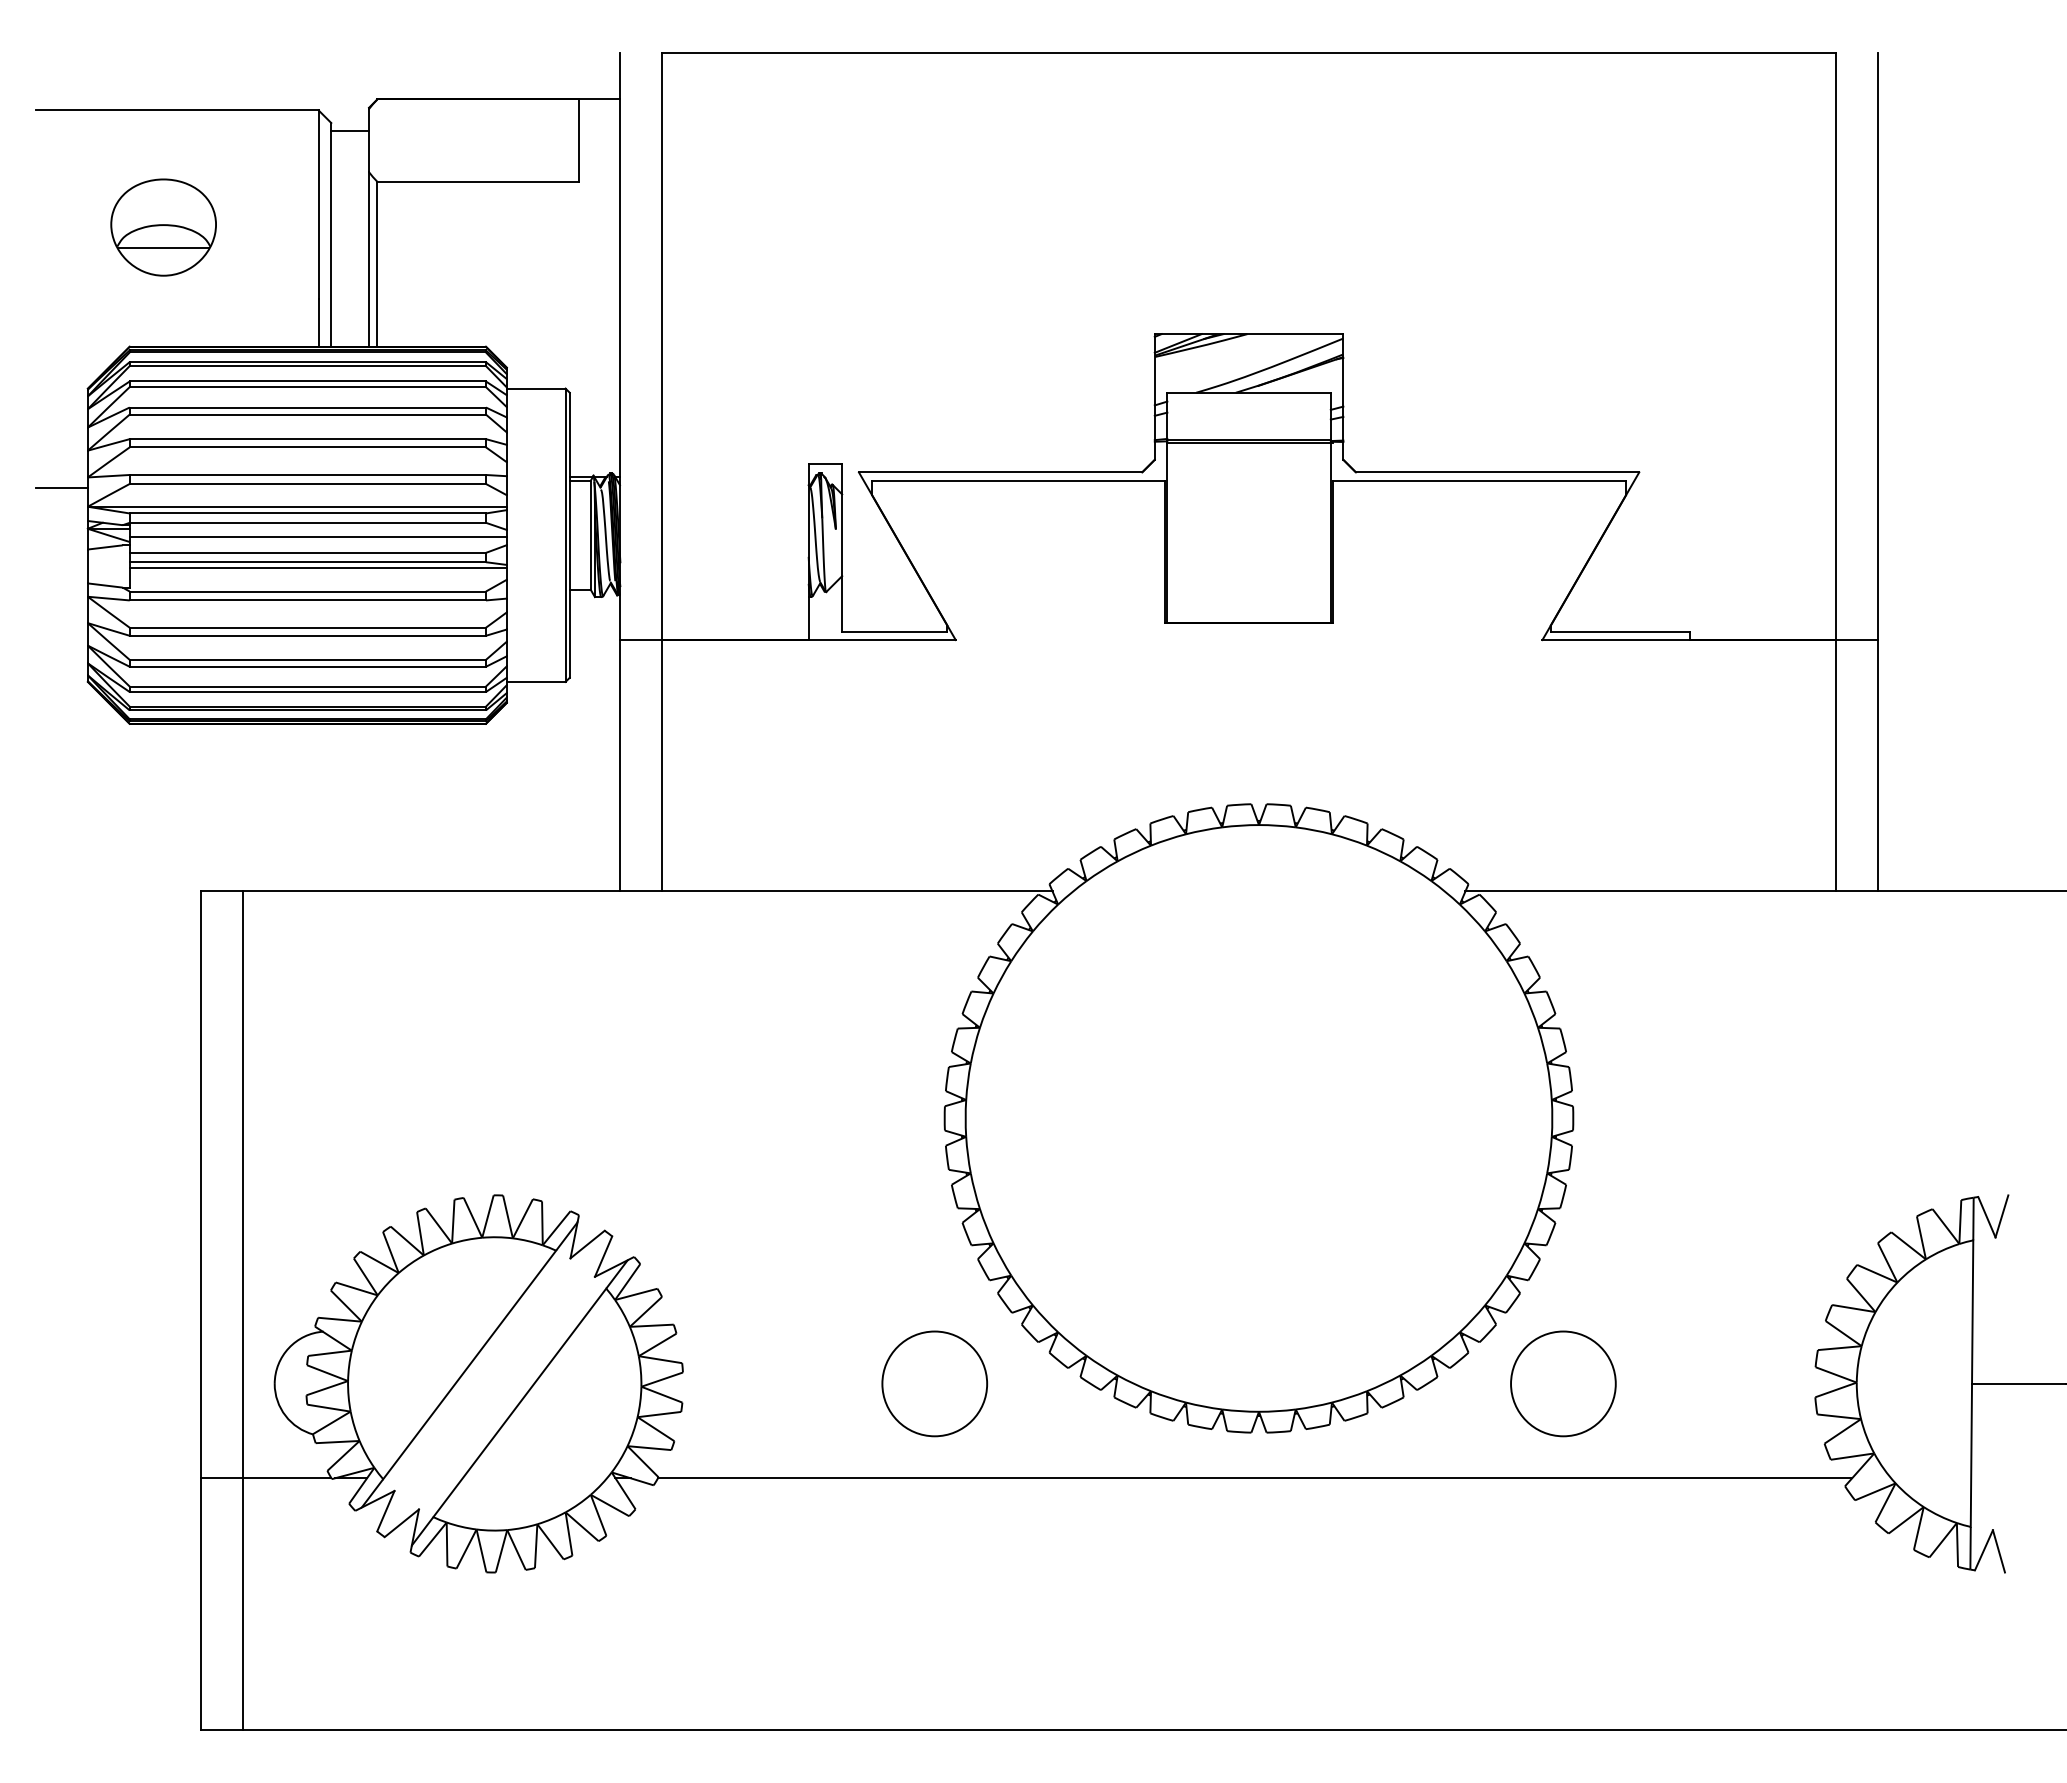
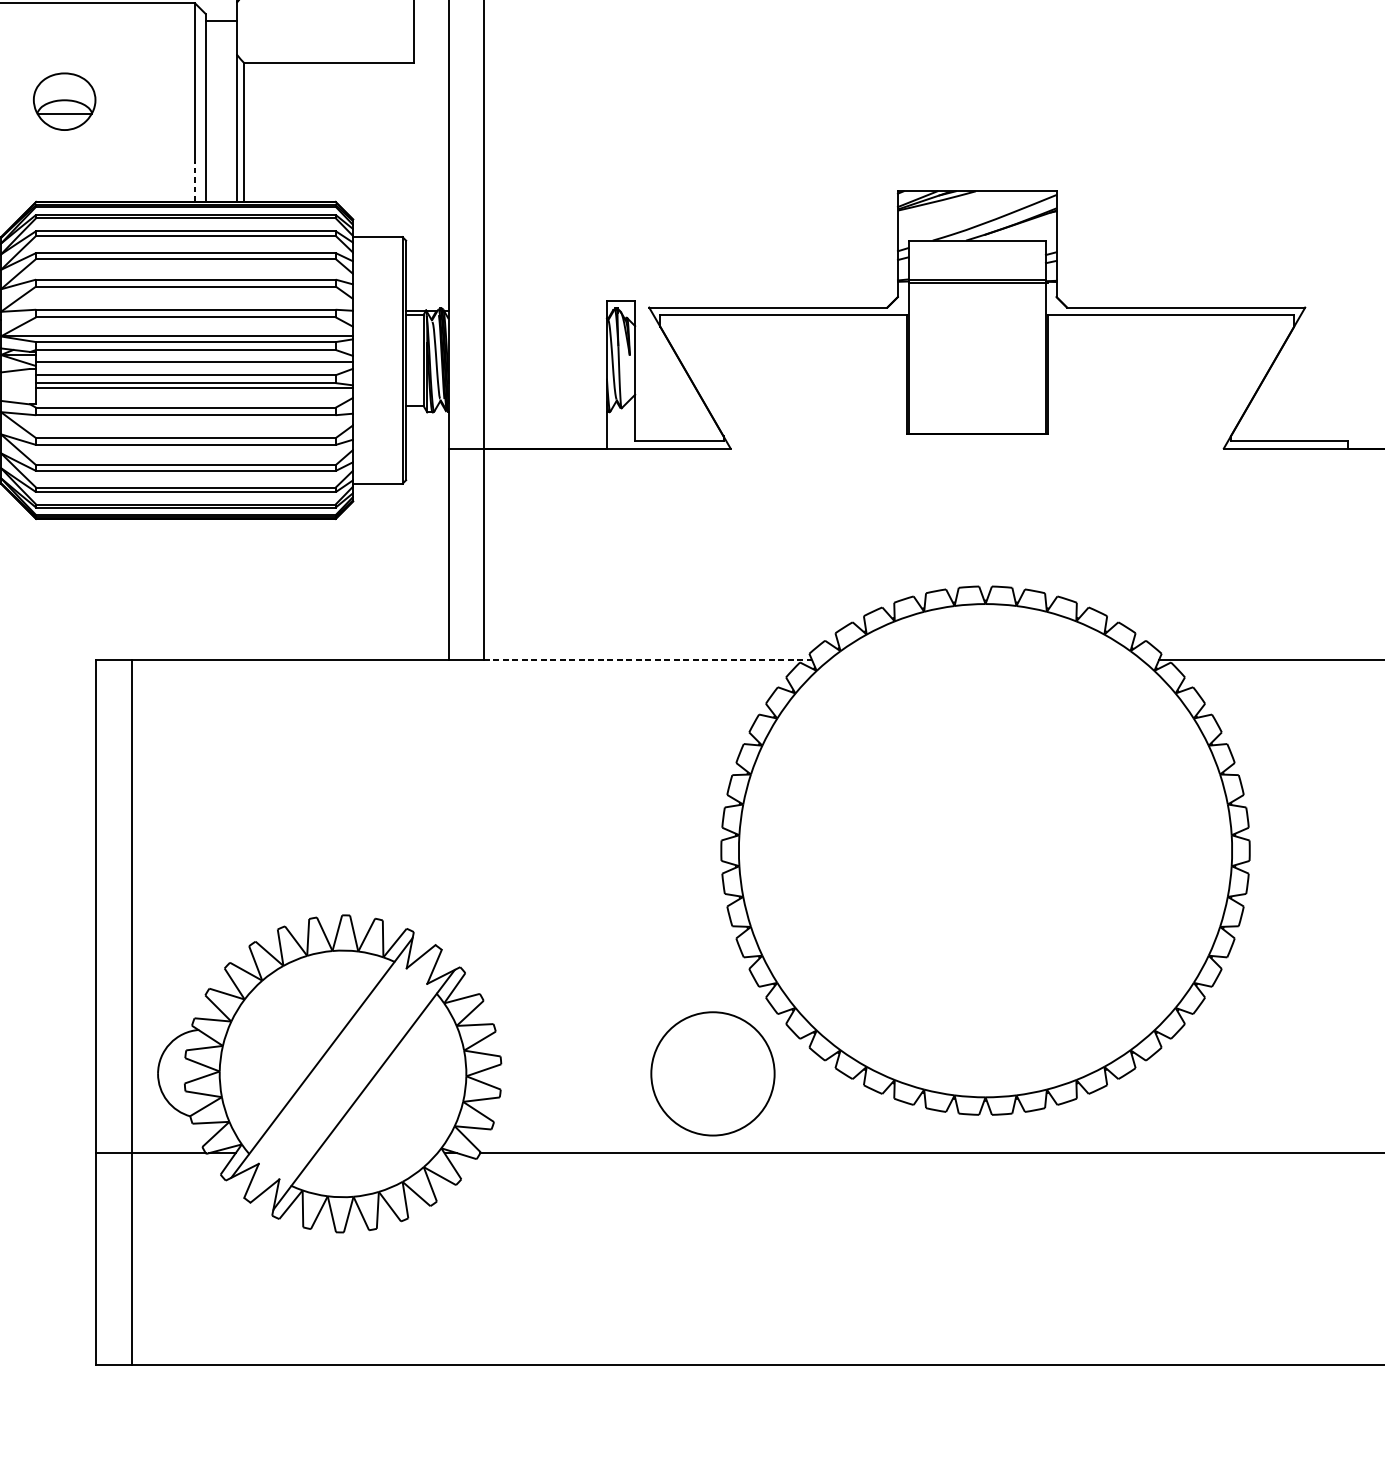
part: (163, 227) -> (64, 101), size x0.7
line: (318, 322) -> (194, 181), solid -> dashed
line: (857, 891) -> (648, 659), solid -> dashed
circle: (934, 1383) -> (712, 1073), size x1.4
circle: (1563, 1383) -> (1241, 1073), removed

